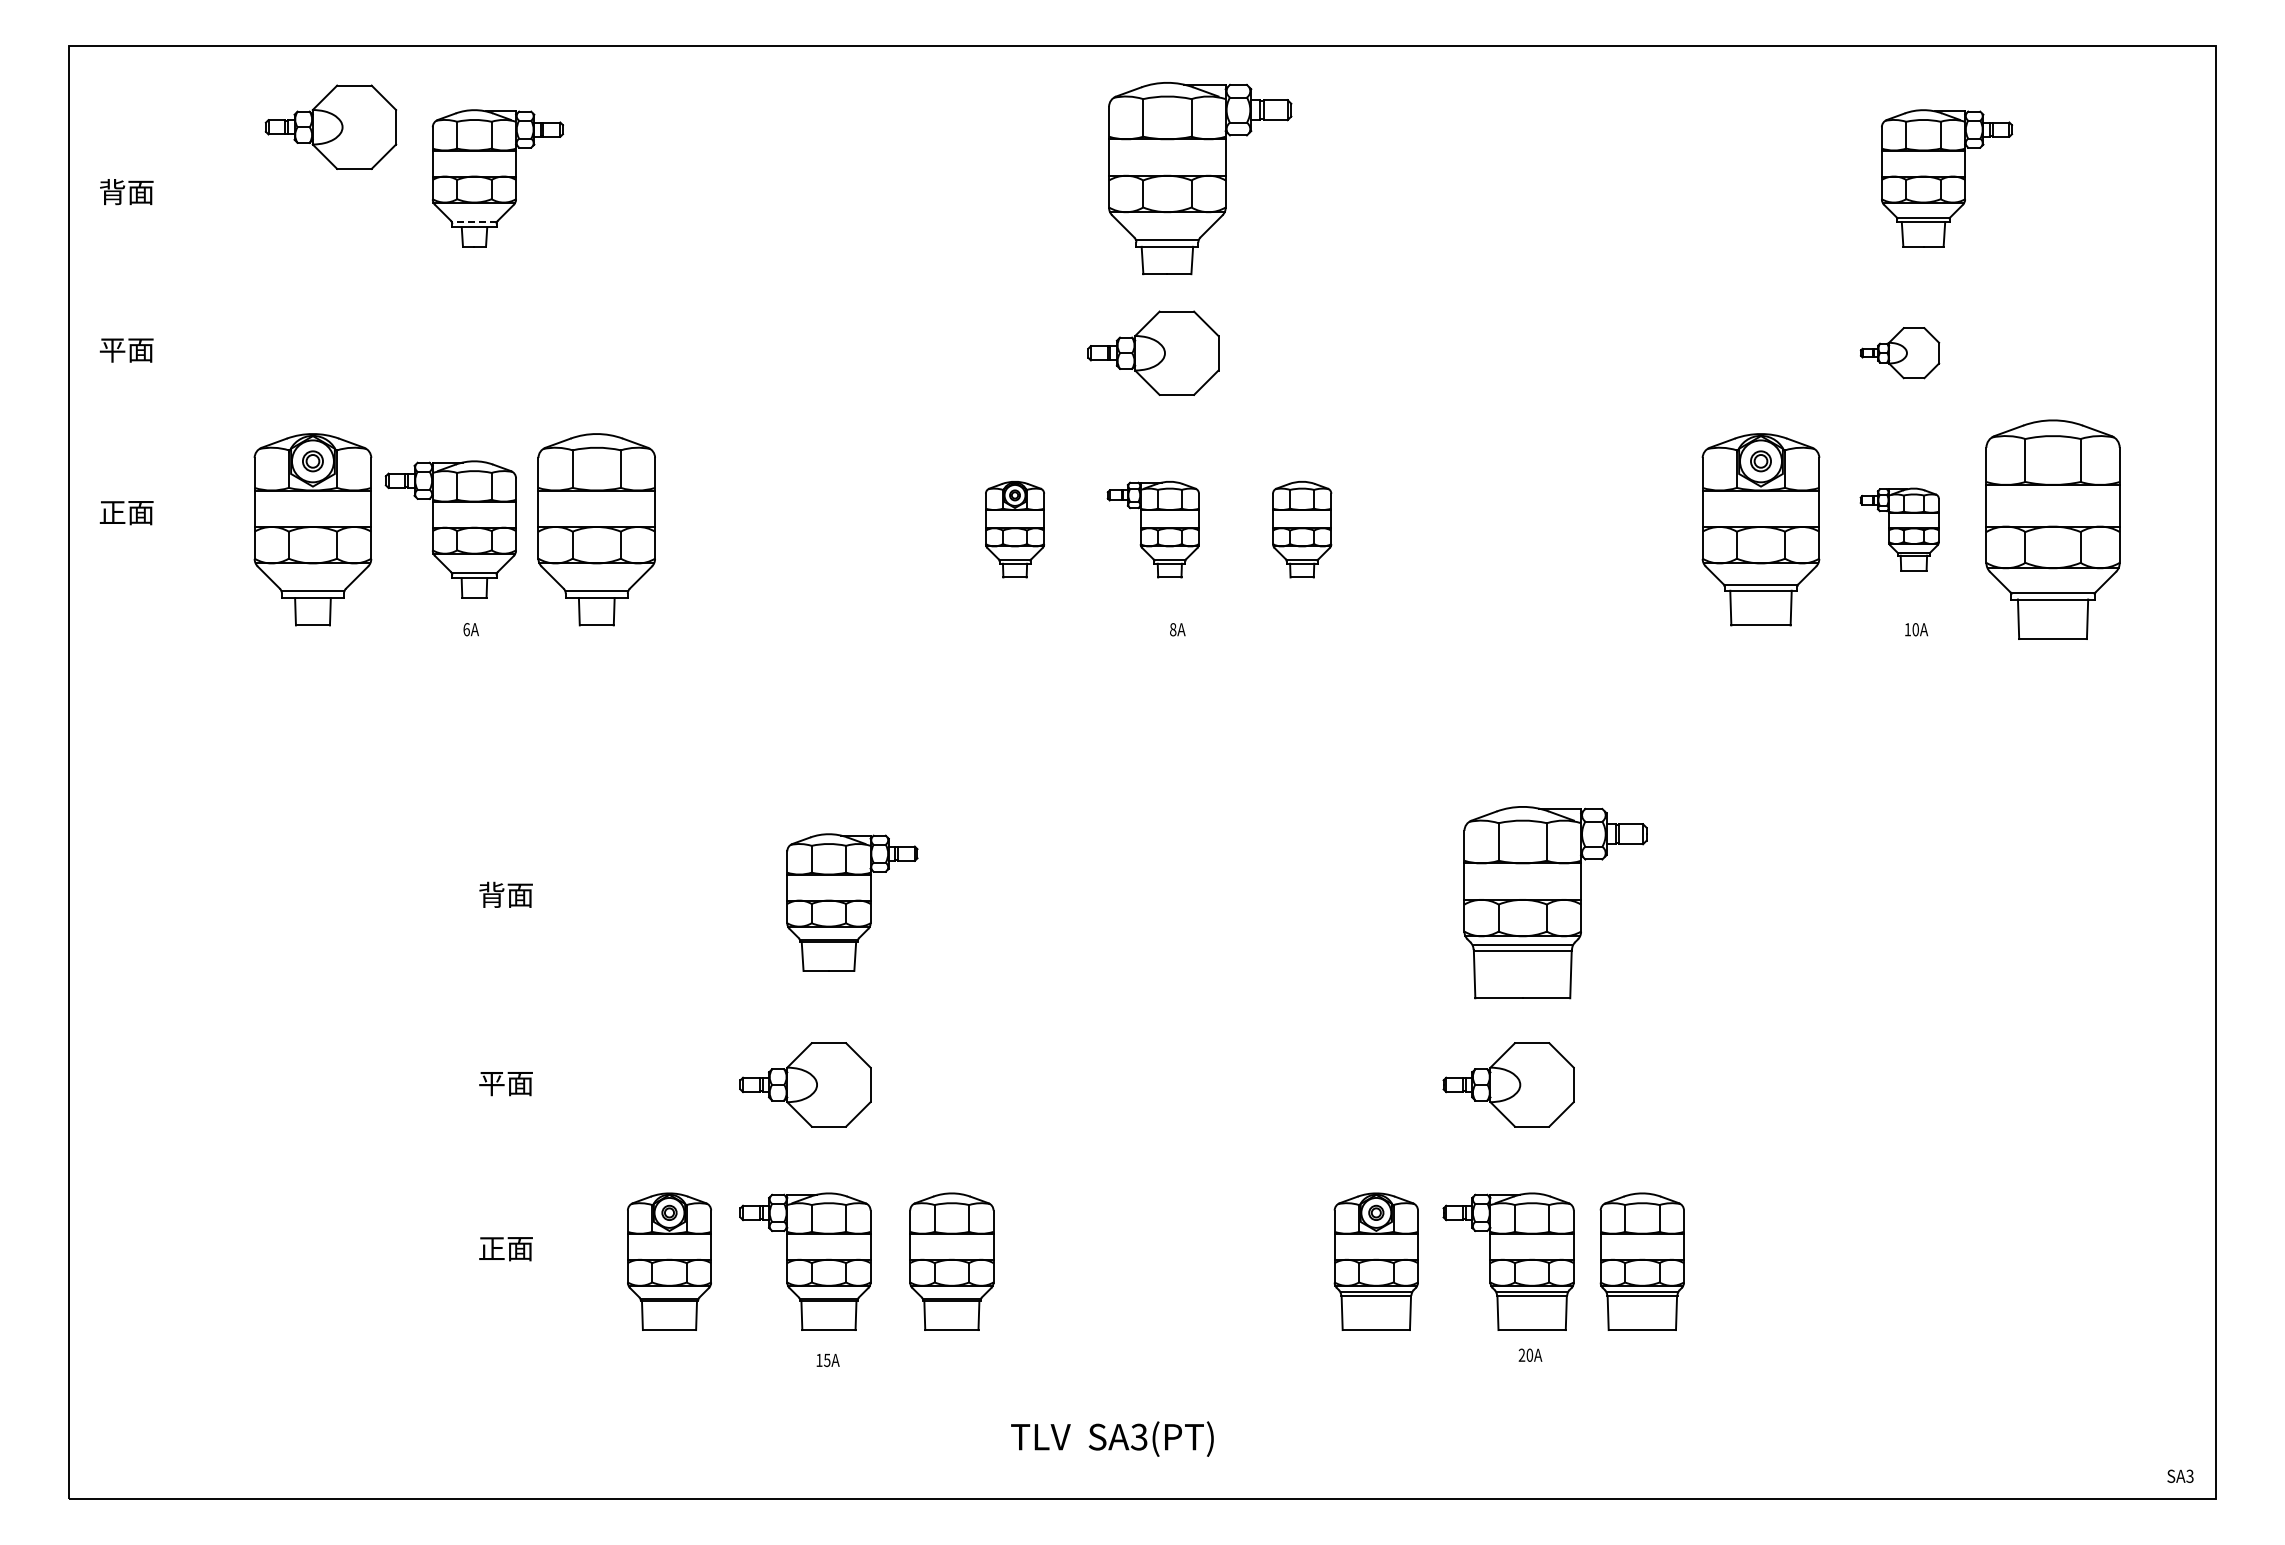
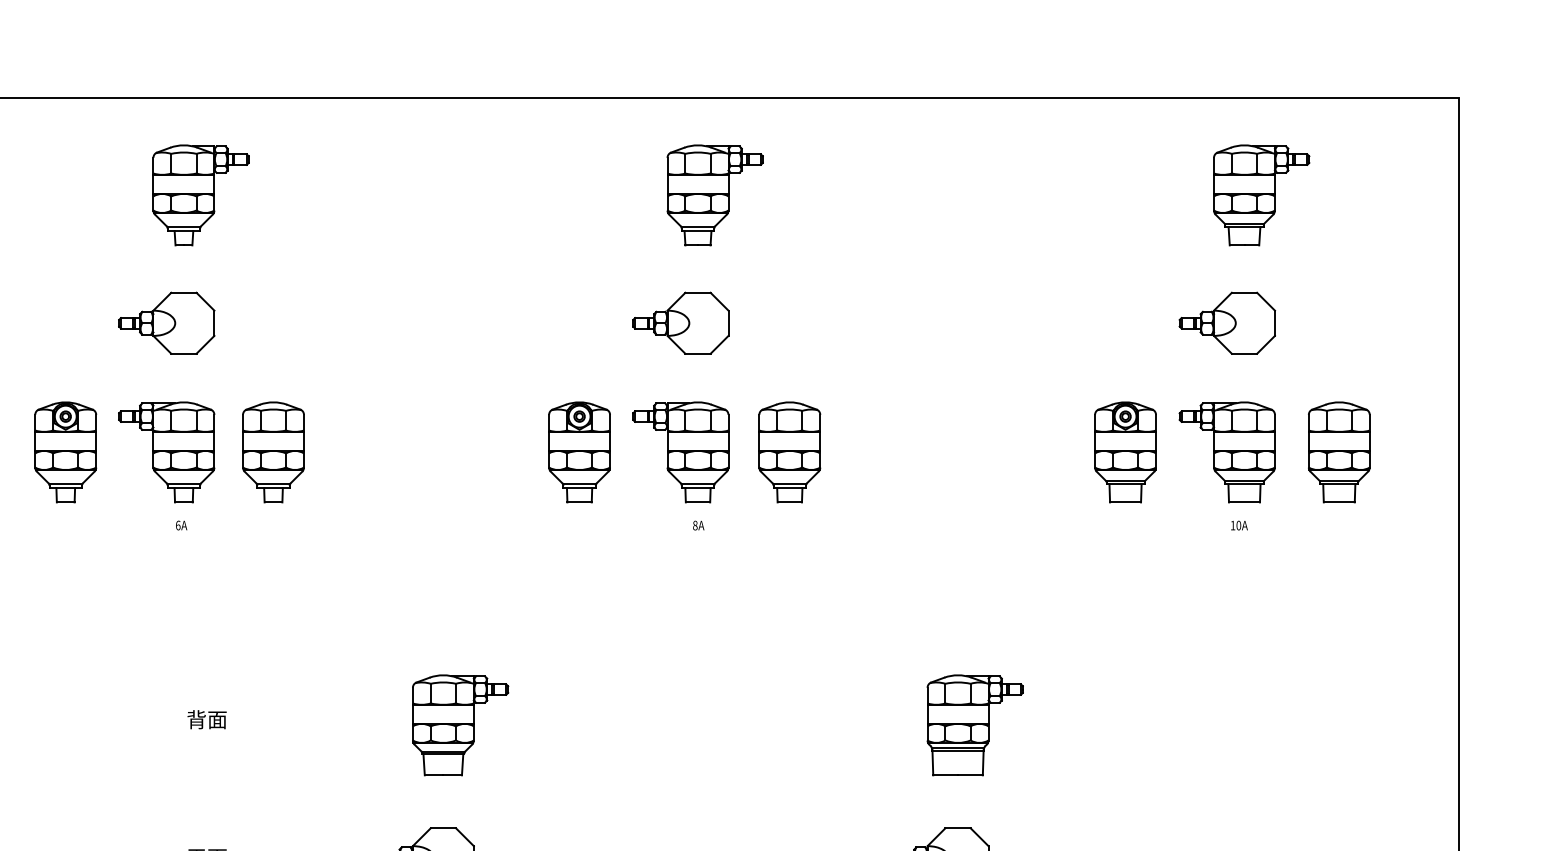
part: (330, 126) -> (166, 322), moved
part: (1200, 178) -> (715, 195), size x0.71
line: (473, 222) -> (183, 227), dashed -> solid
part: (1899, 352) -> (1226, 322), size x1.67
part: (312, 529) -> (65, 452), size x0.71
part: (596, 529) -> (273, 452), size x0.71
part: (1014, 529) -> (579, 452), size x1.43
part: (1153, 529) -> (680, 452), size x1.43
part: (1301, 529) -> (789, 452), size x1.43
part: (1760, 529) -> (1125, 452), size x0.71
part: (1899, 529) -> (1226, 452), size x1.67
part: (2052, 529) -> (1338, 452), size x0.62
part: (1555, 902) -> (975, 725), size x0.71

